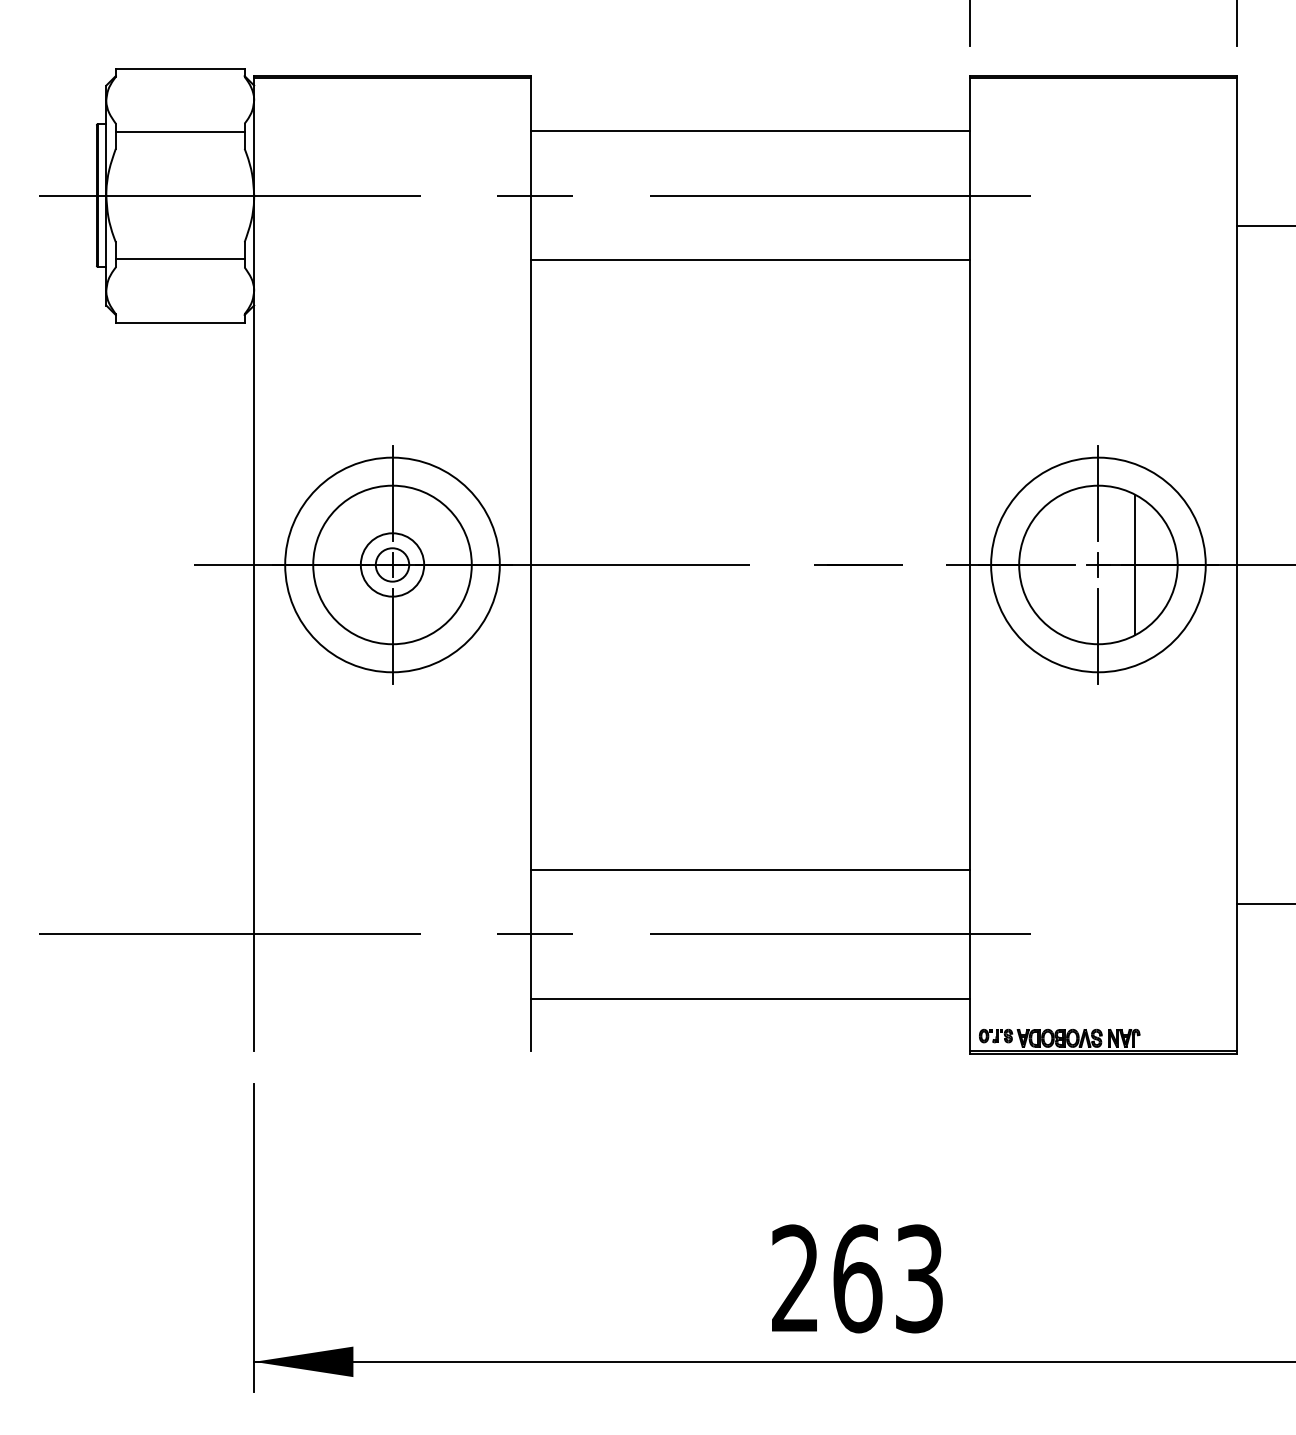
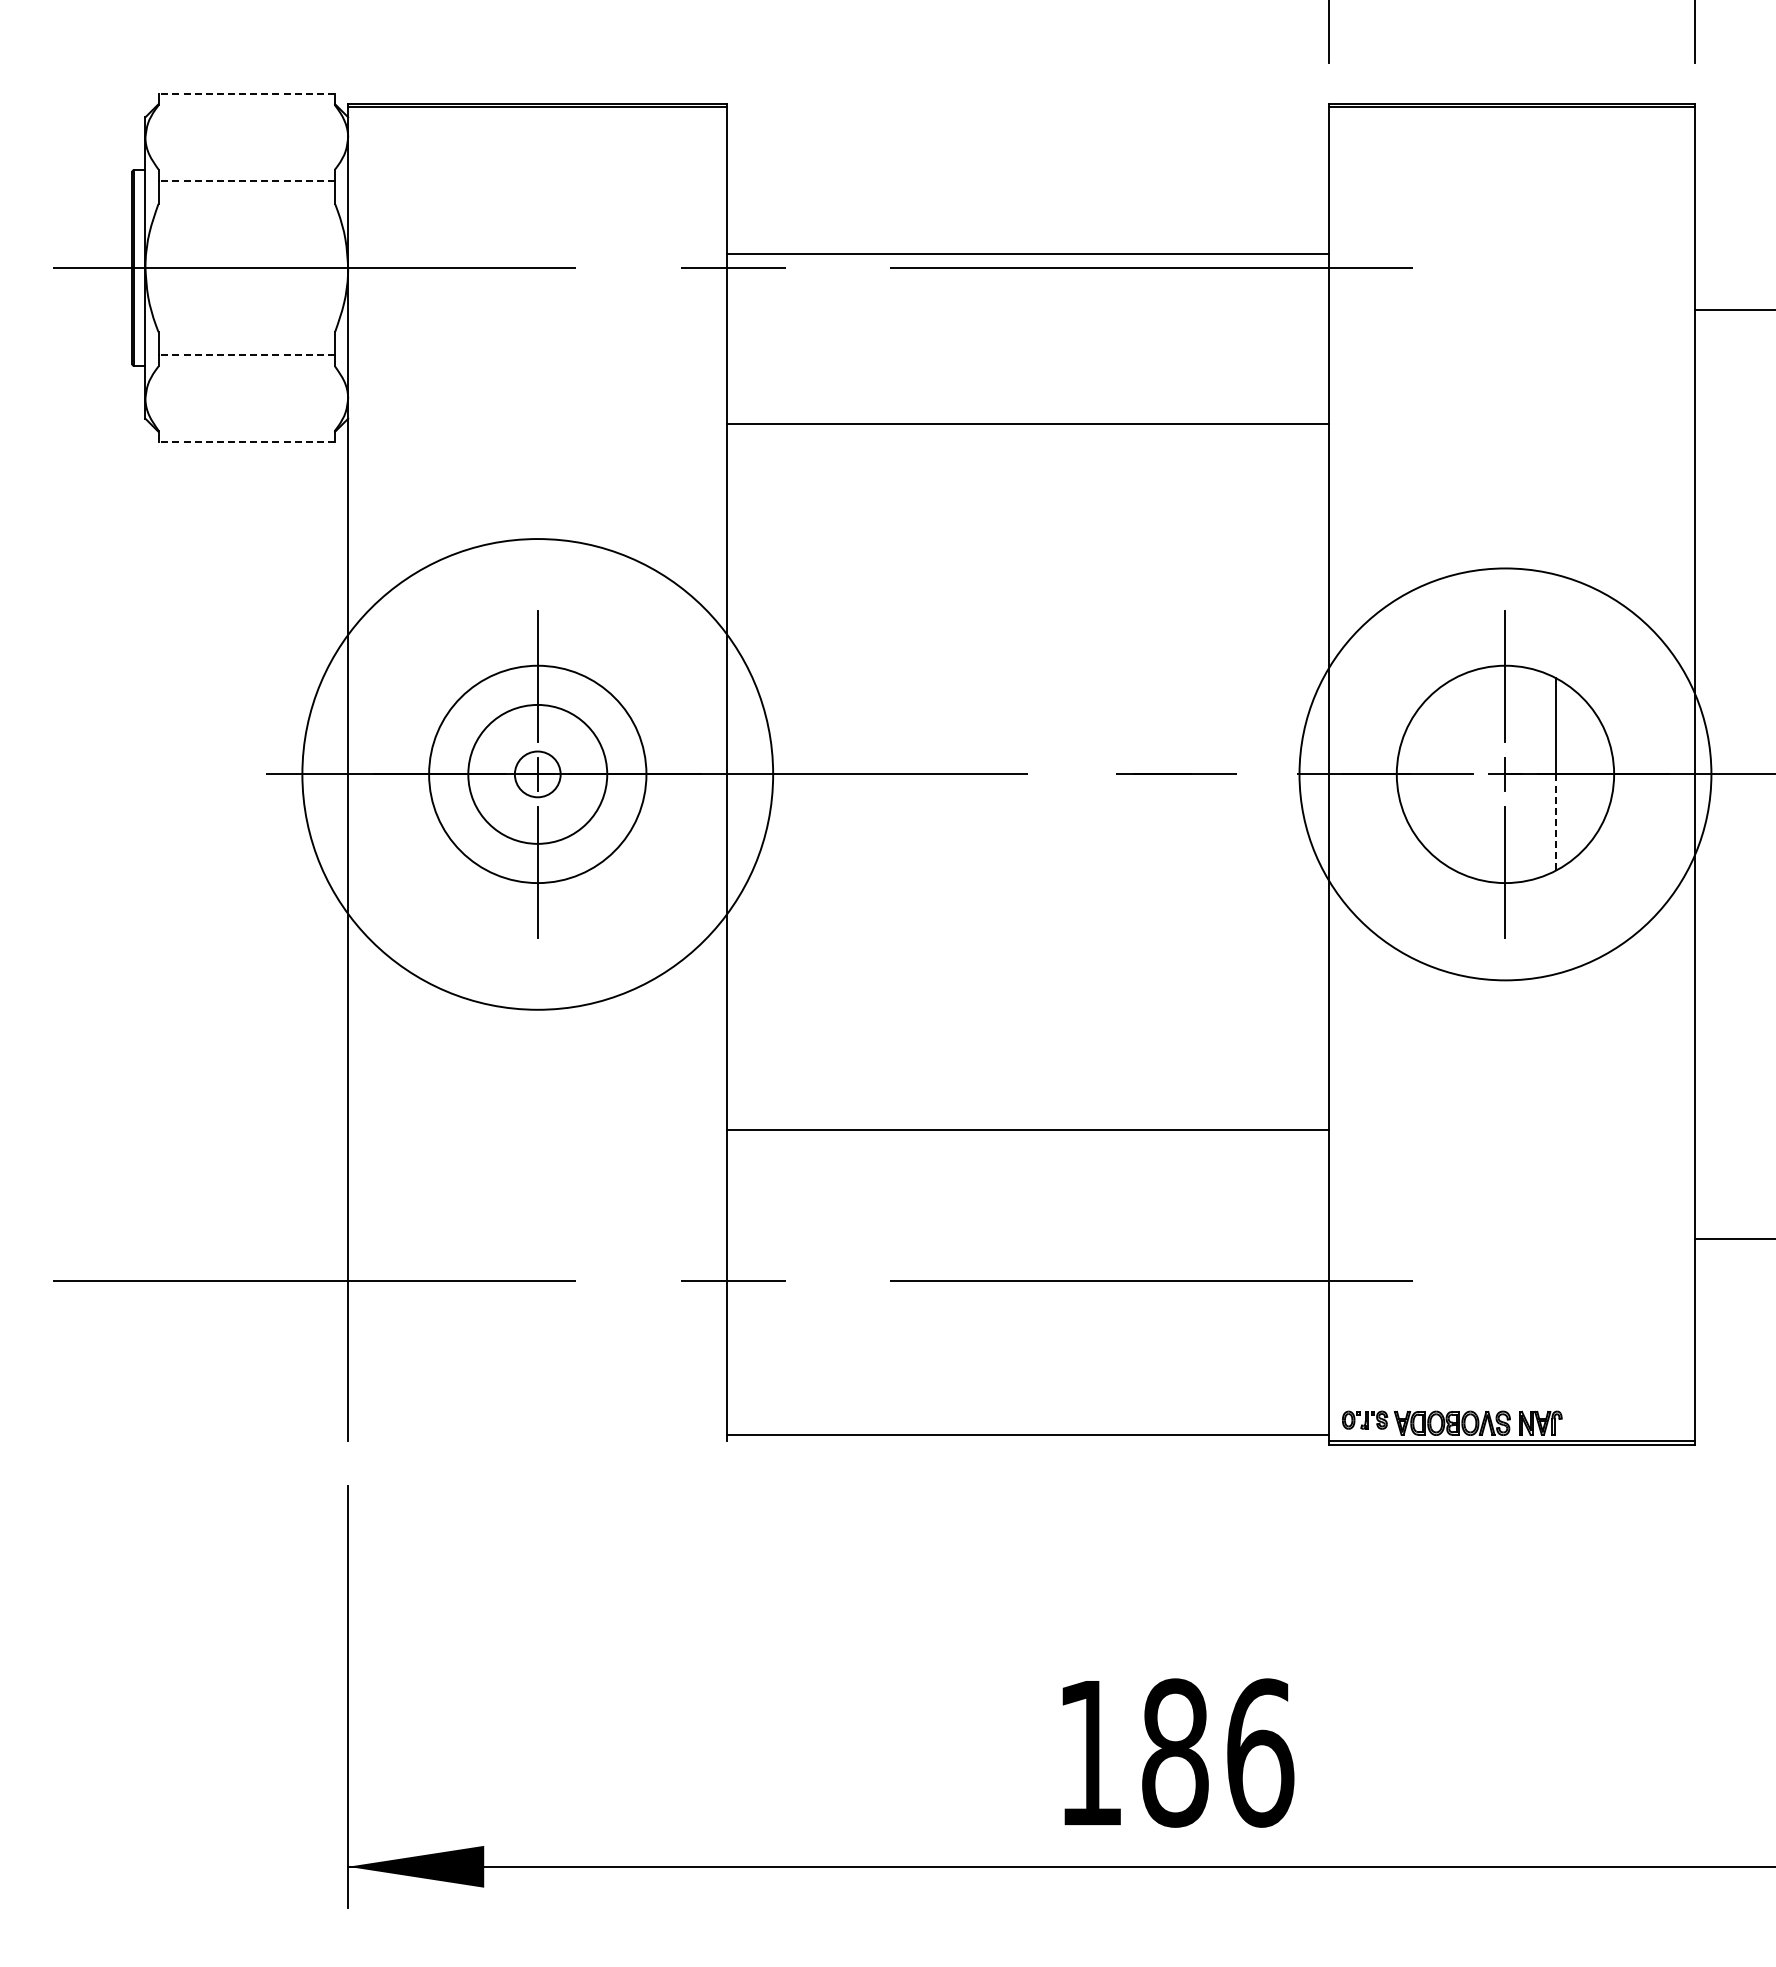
line: (180, 68) -> (246, 93), solid -> dashed
line: (749, 130) -> (1027, 253), moved
line: (180, 132) -> (246, 181), solid -> dashed
line: (180, 259) -> (246, 355), solid -> dashed
line: (749, 260) -> (1027, 424), moved
line: (180, 322) -> (246, 442), solid -> dashed
circle: (392, 565) -> (537, 774), size x1.6
circle: (392, 565) -> (537, 774), size x1.6
circle: (1098, 565) -> (1505, 774), size x1.4
line: (1135, 600) -> (1556, 823), solid -> dashed
line: (749, 869) -> (1027, 1129), moved
line: (749, 999) -> (1027, 1435), moved
text: (858, 1278) -> (1176, 1752), 263 -> 186

